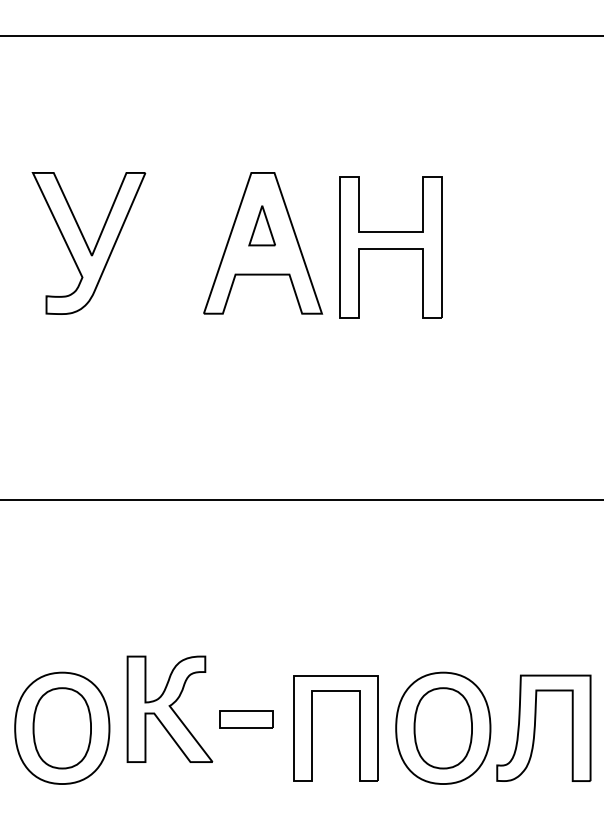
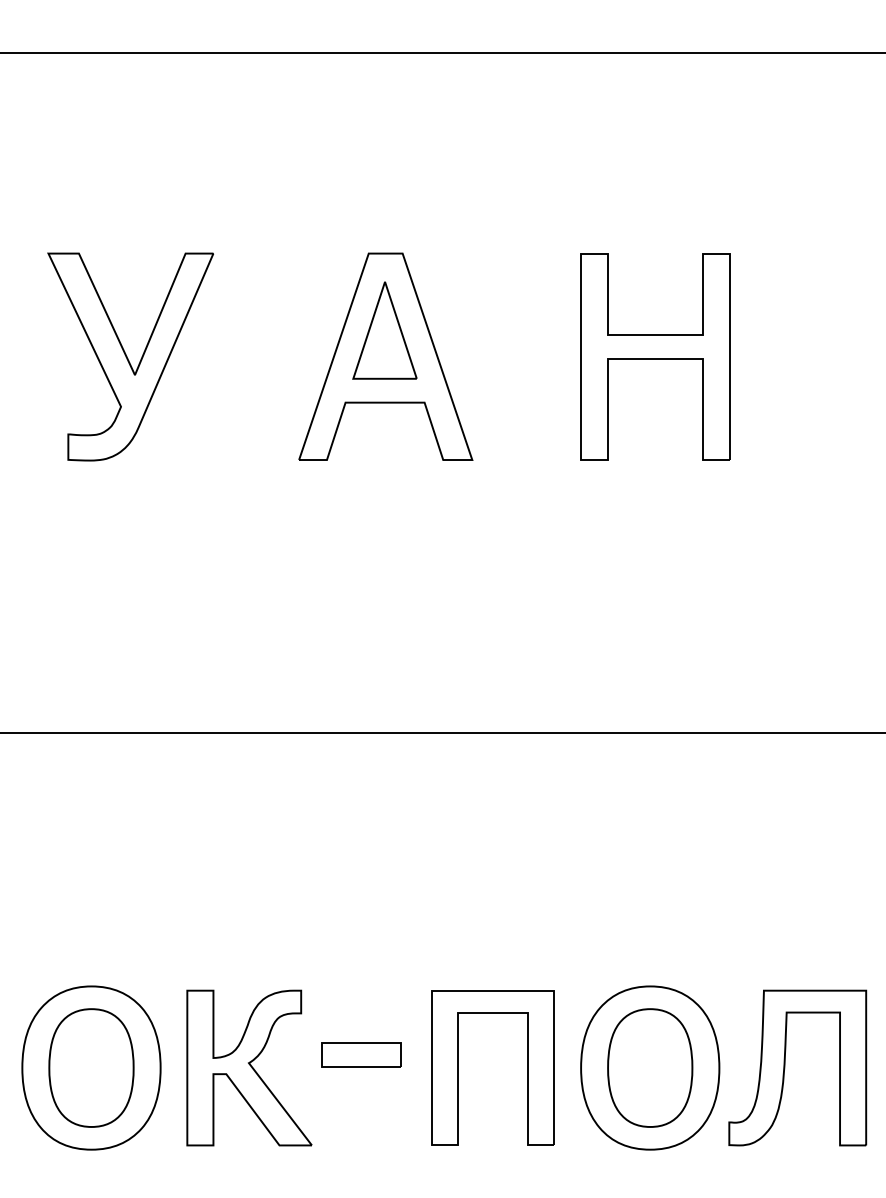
part: (261, 225) -> (383, 330), size x1.67
part: (390, 247) -> (654, 357), moved
part: (169, 708) -> (248, 1066), moved

